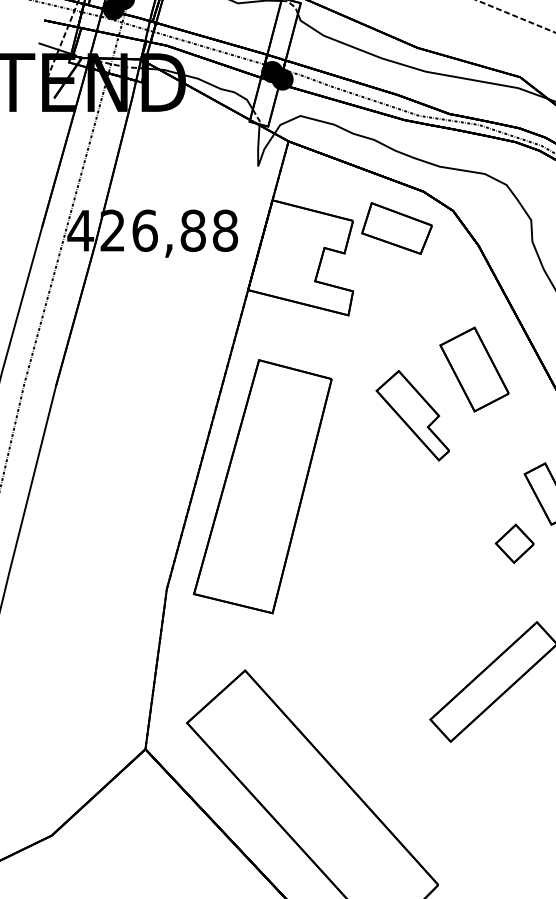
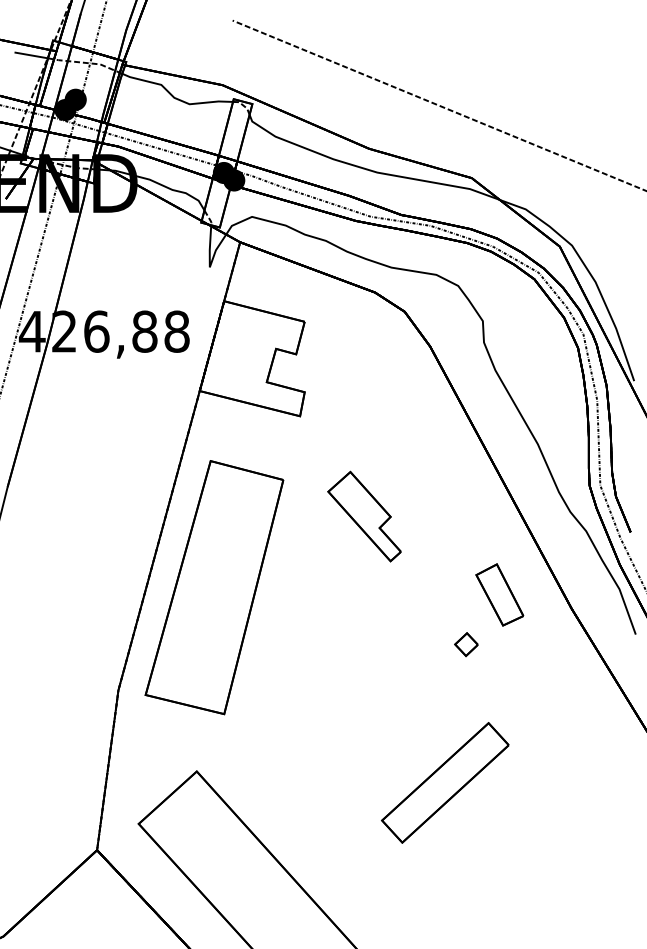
part: (396, 228) -> (348, 329), removed
part: (474, 369) -> (426, 470), removed
part: (514, 543) -> (466, 644), size x0.6

